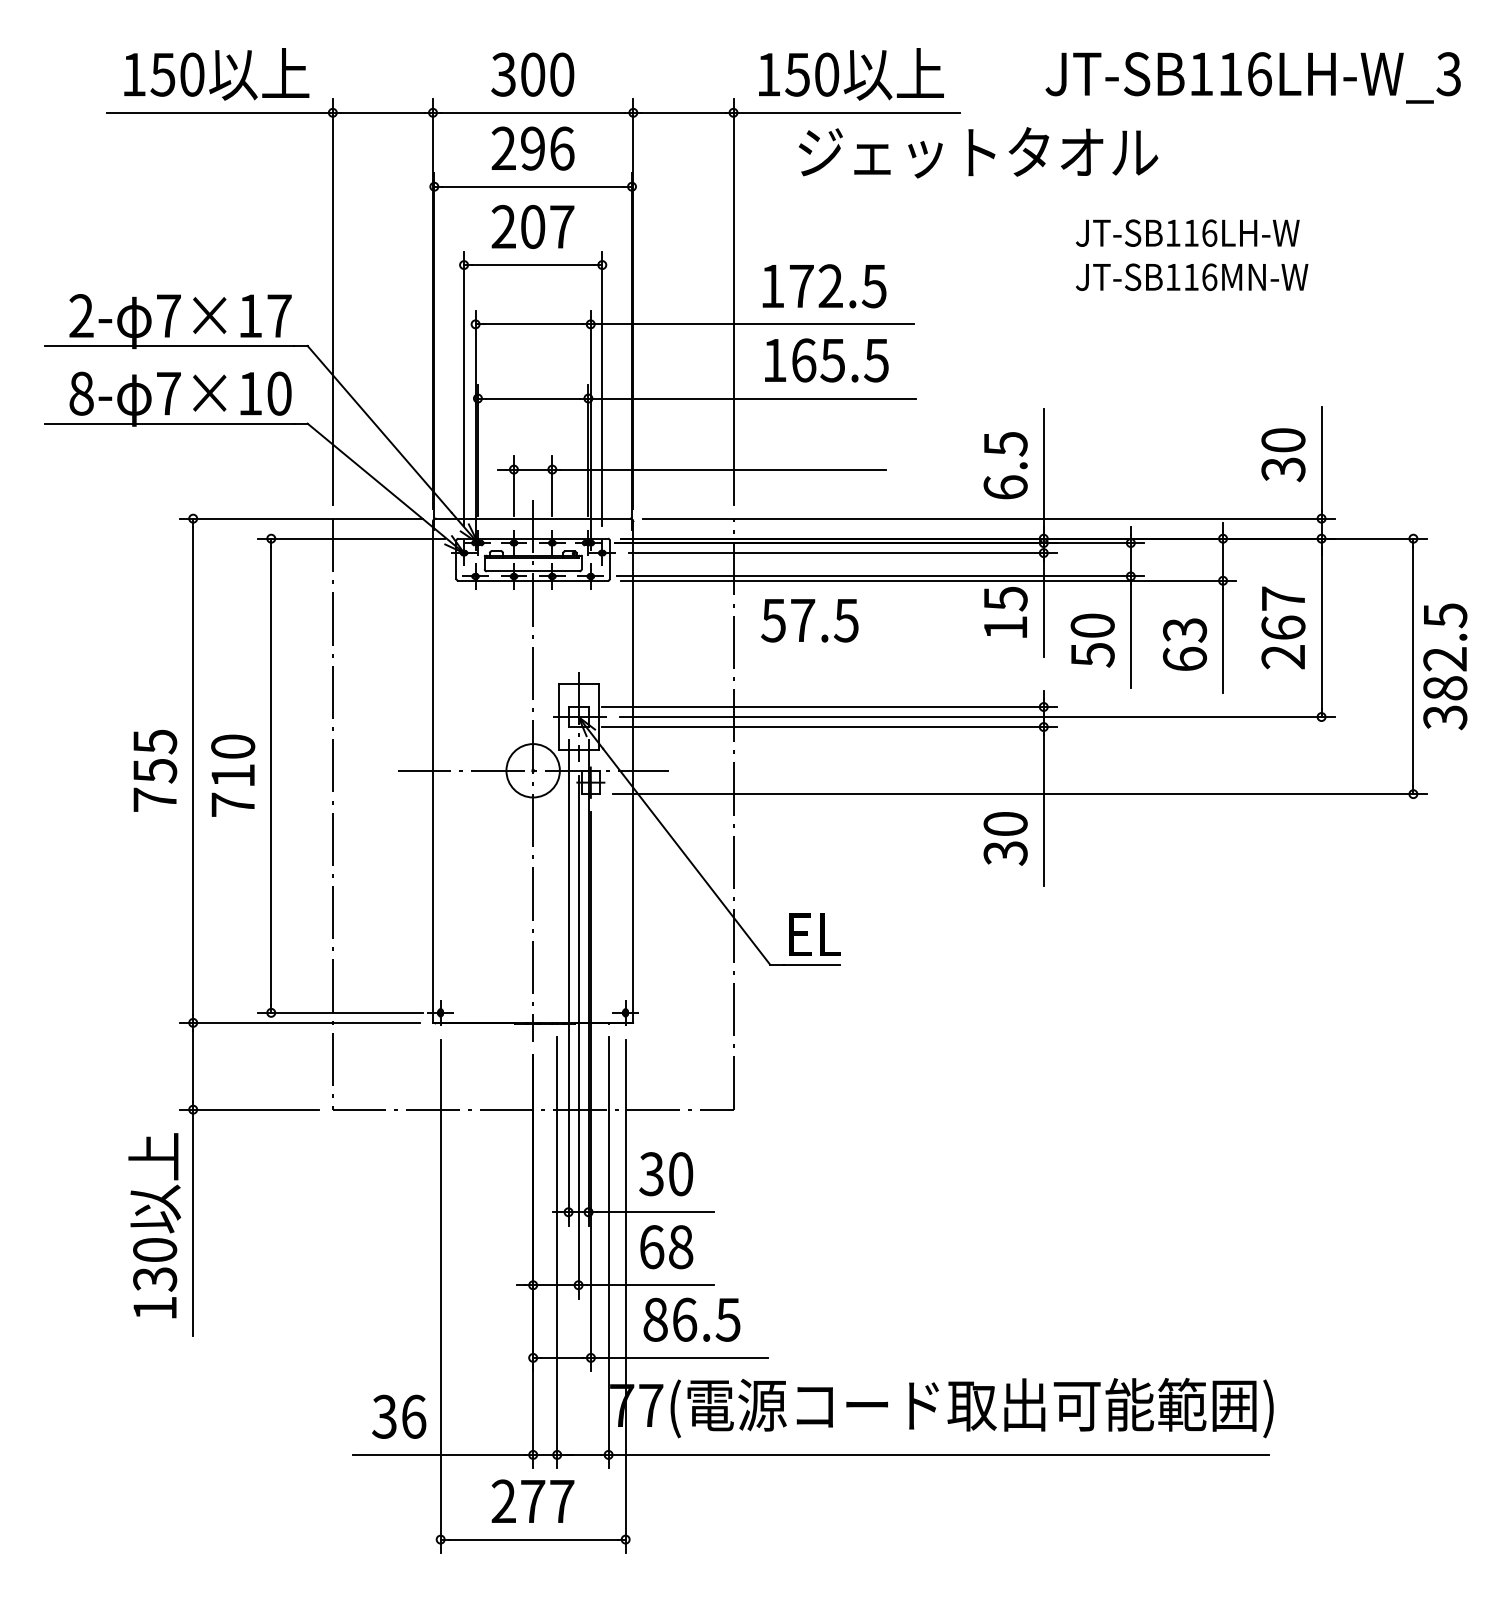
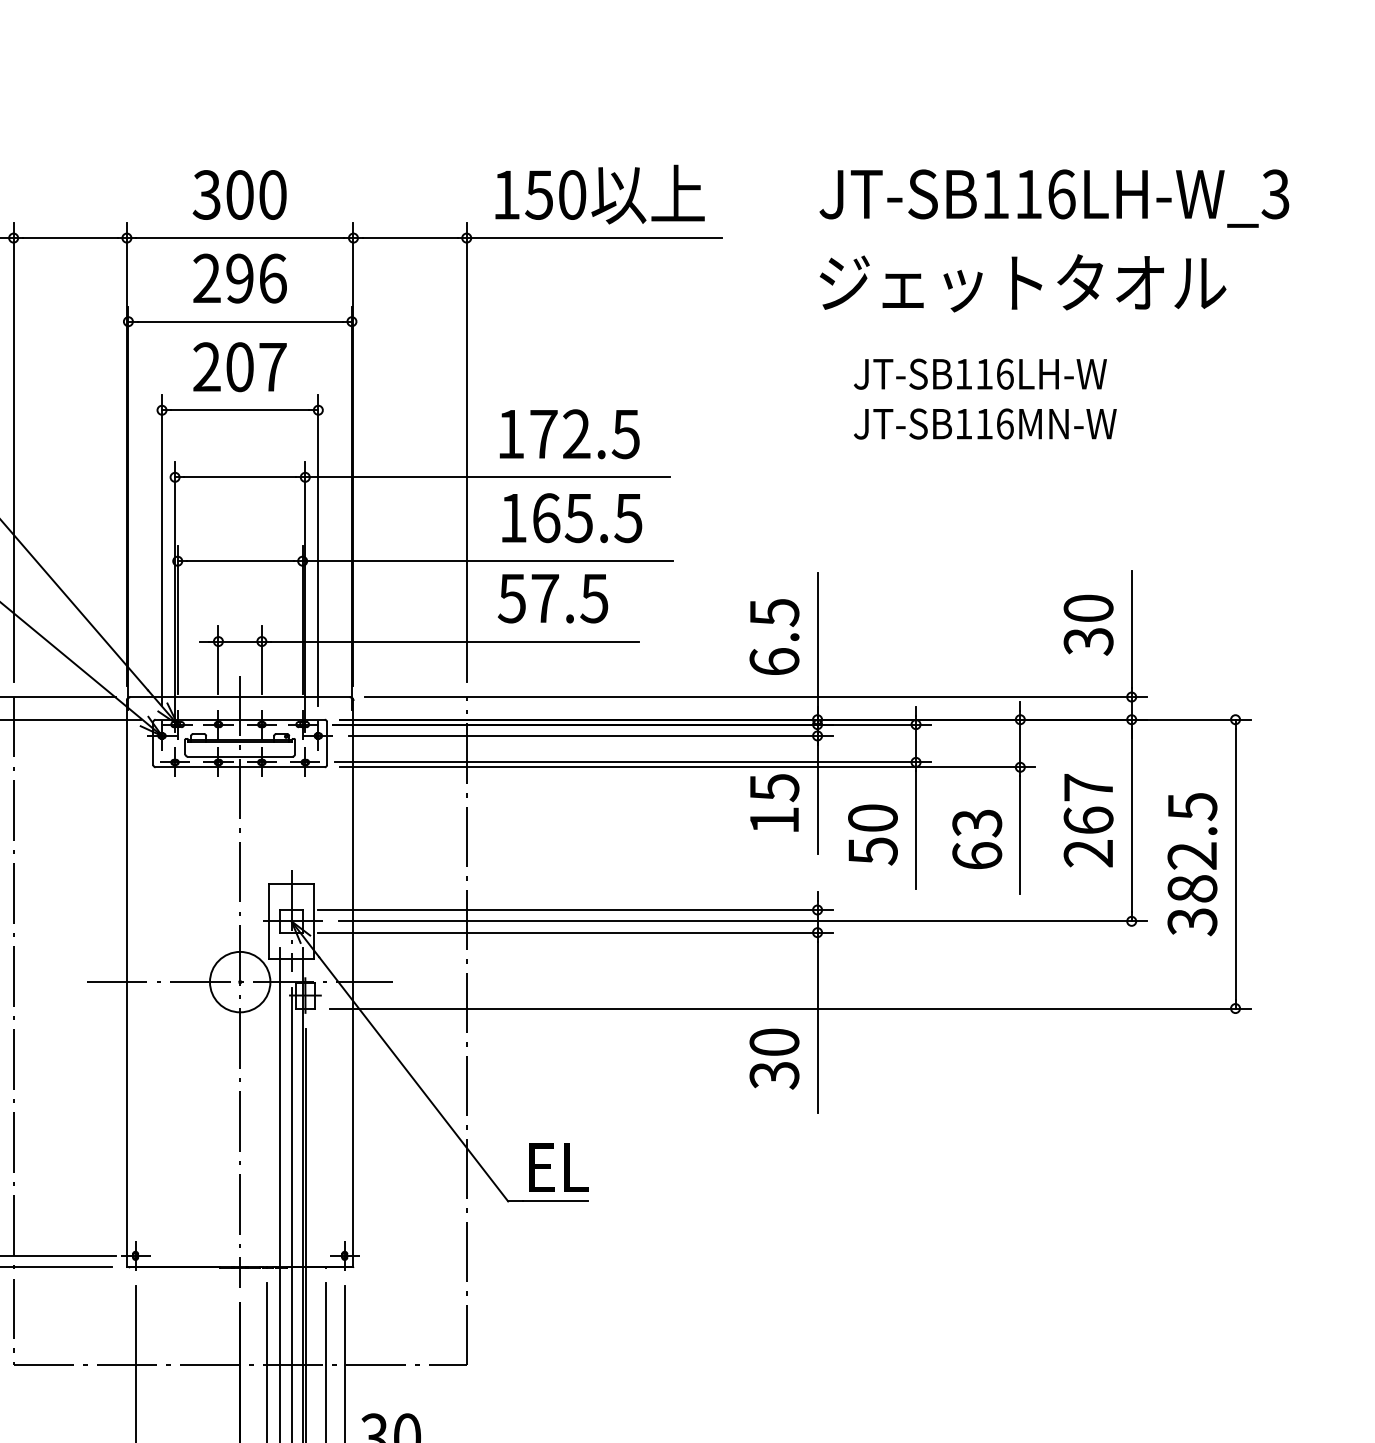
text: (978, 152) -> (1023, 282), moved
text: (809, 620) -> (552, 598), moved
text: (1445, 666) -> (1192, 864), moved

